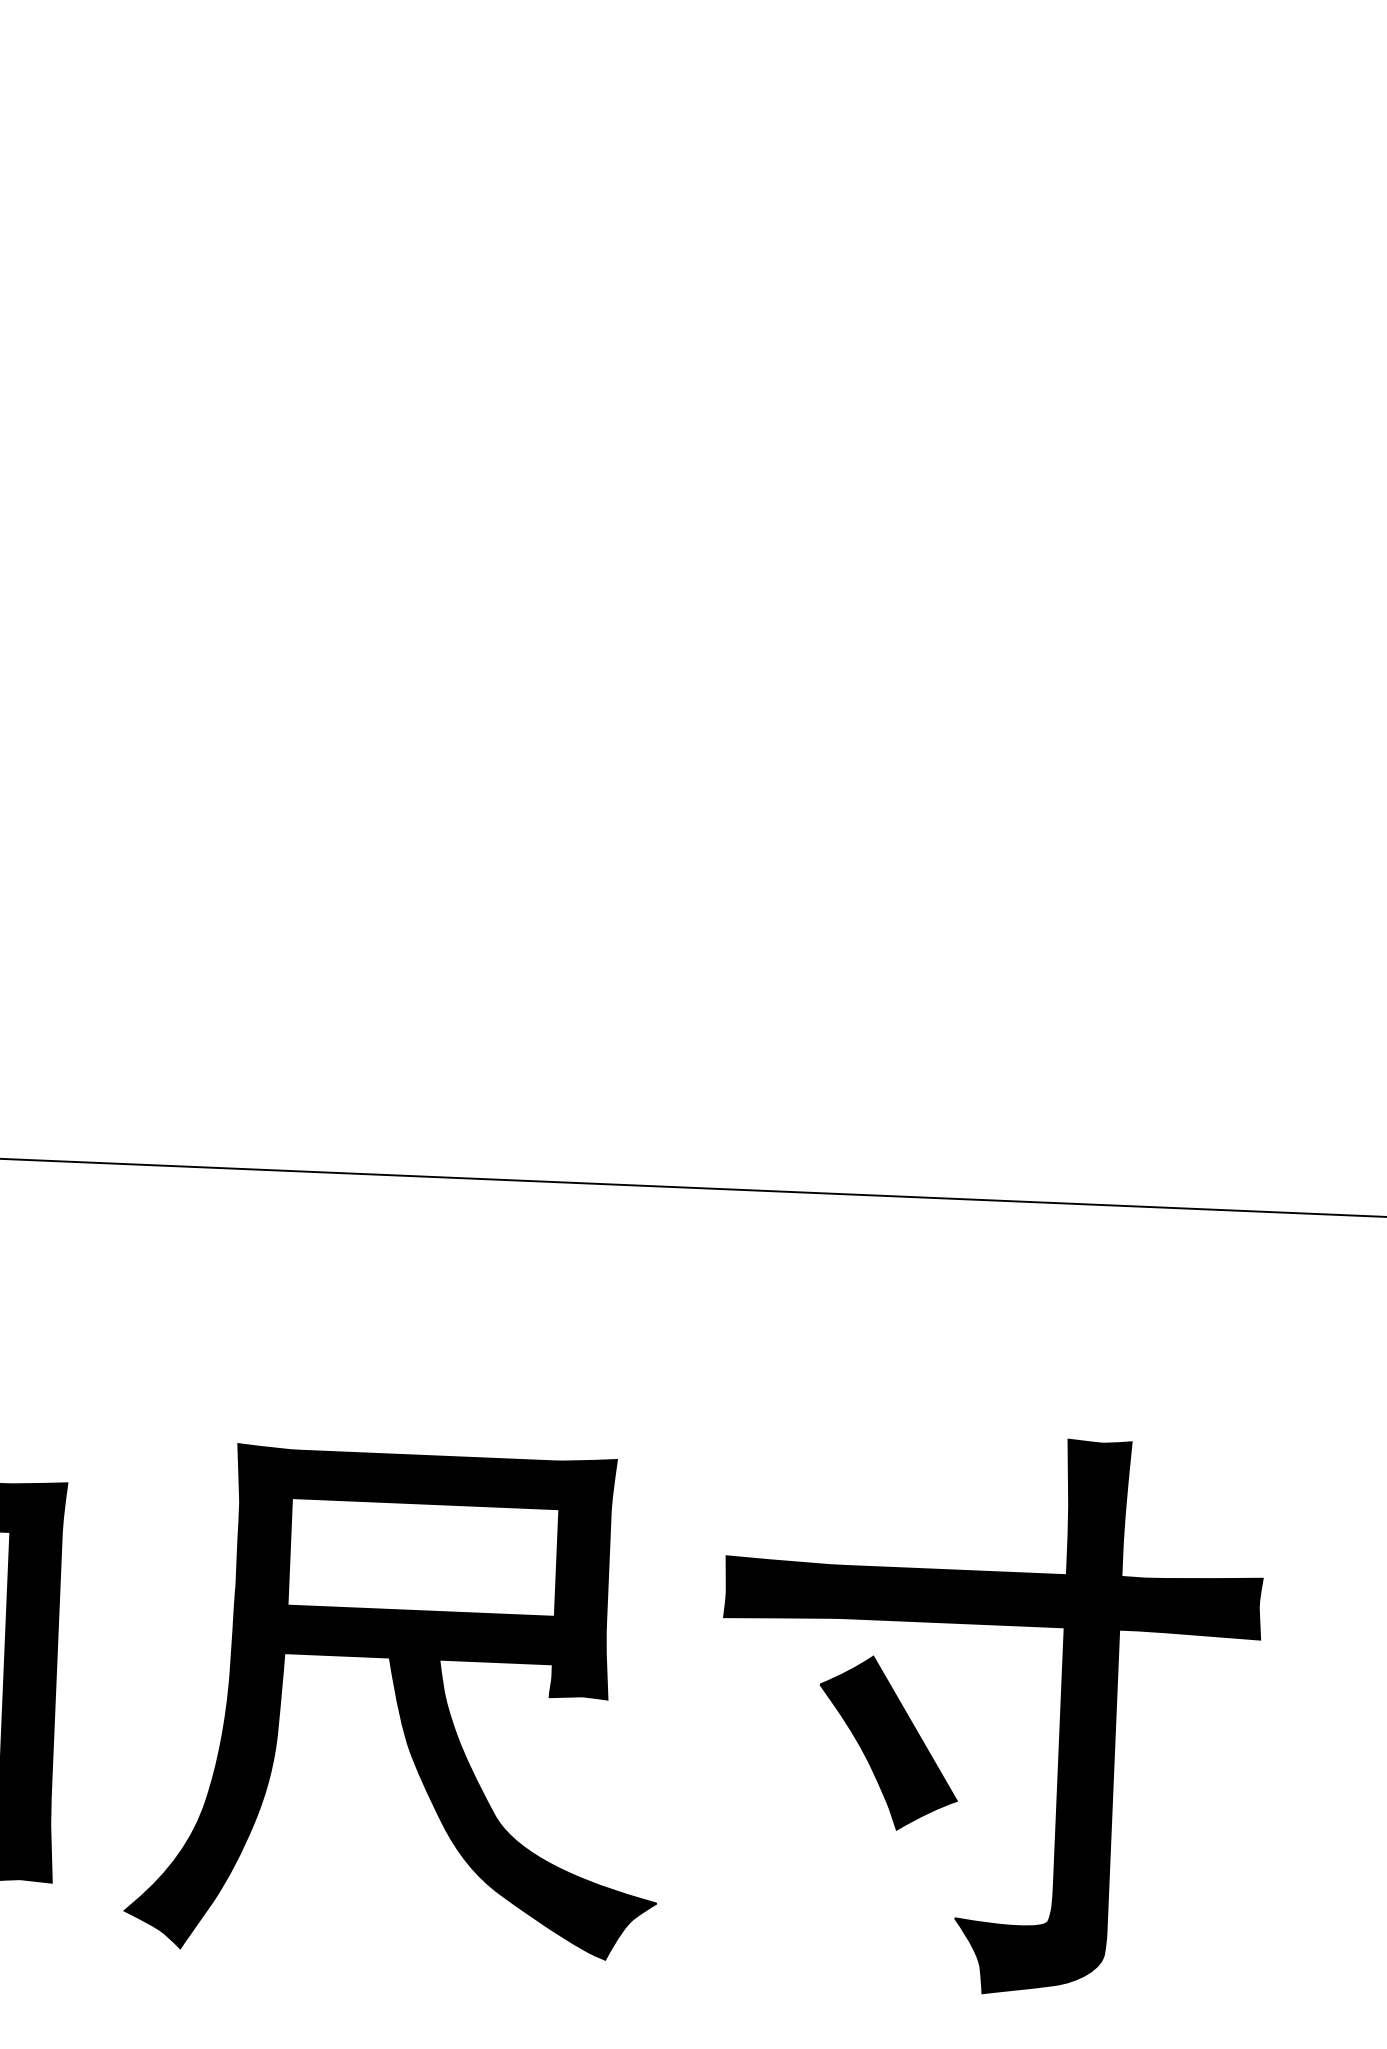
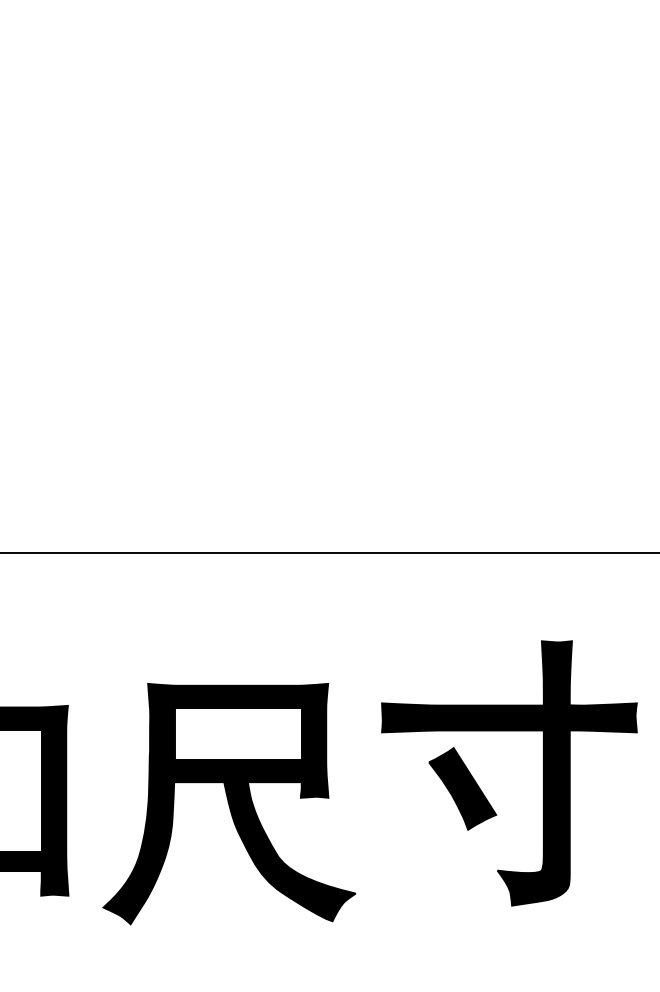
part: (928, 1746) -> (481, 789), moved

